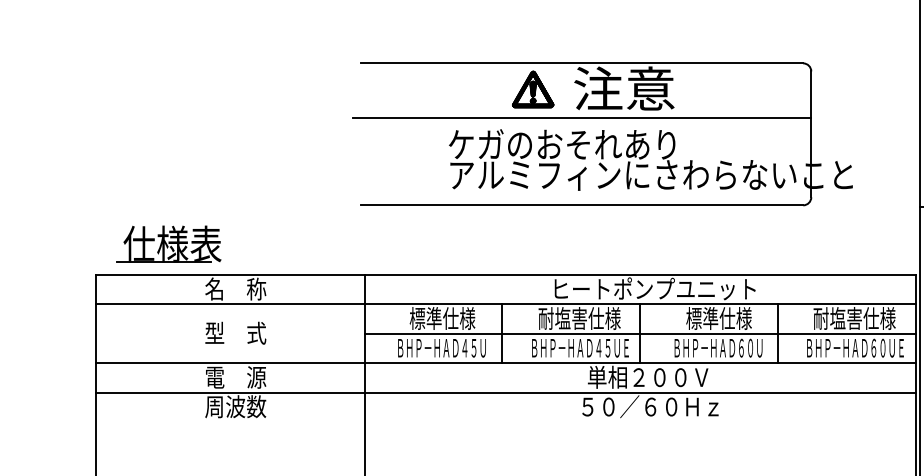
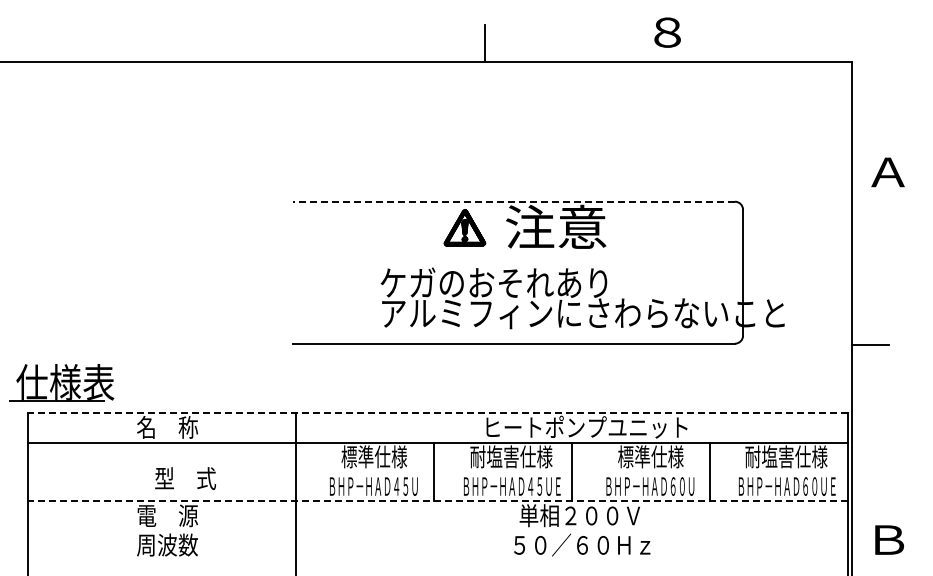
line: (581, 63) -> (513, 201), solid -> dashed
line: (581, 118) -> (513, 256), removed
part: (168, 244) -> (61, 382), moved
line: (505, 275) -> (437, 413), solid -> dashed
text: (235, 333) -> (185, 478), moved
line: (639, 334) -> (571, 472), removed
line: (505, 363) -> (437, 501), solid -> dashed
line: (505, 392) -> (437, 530), removed

